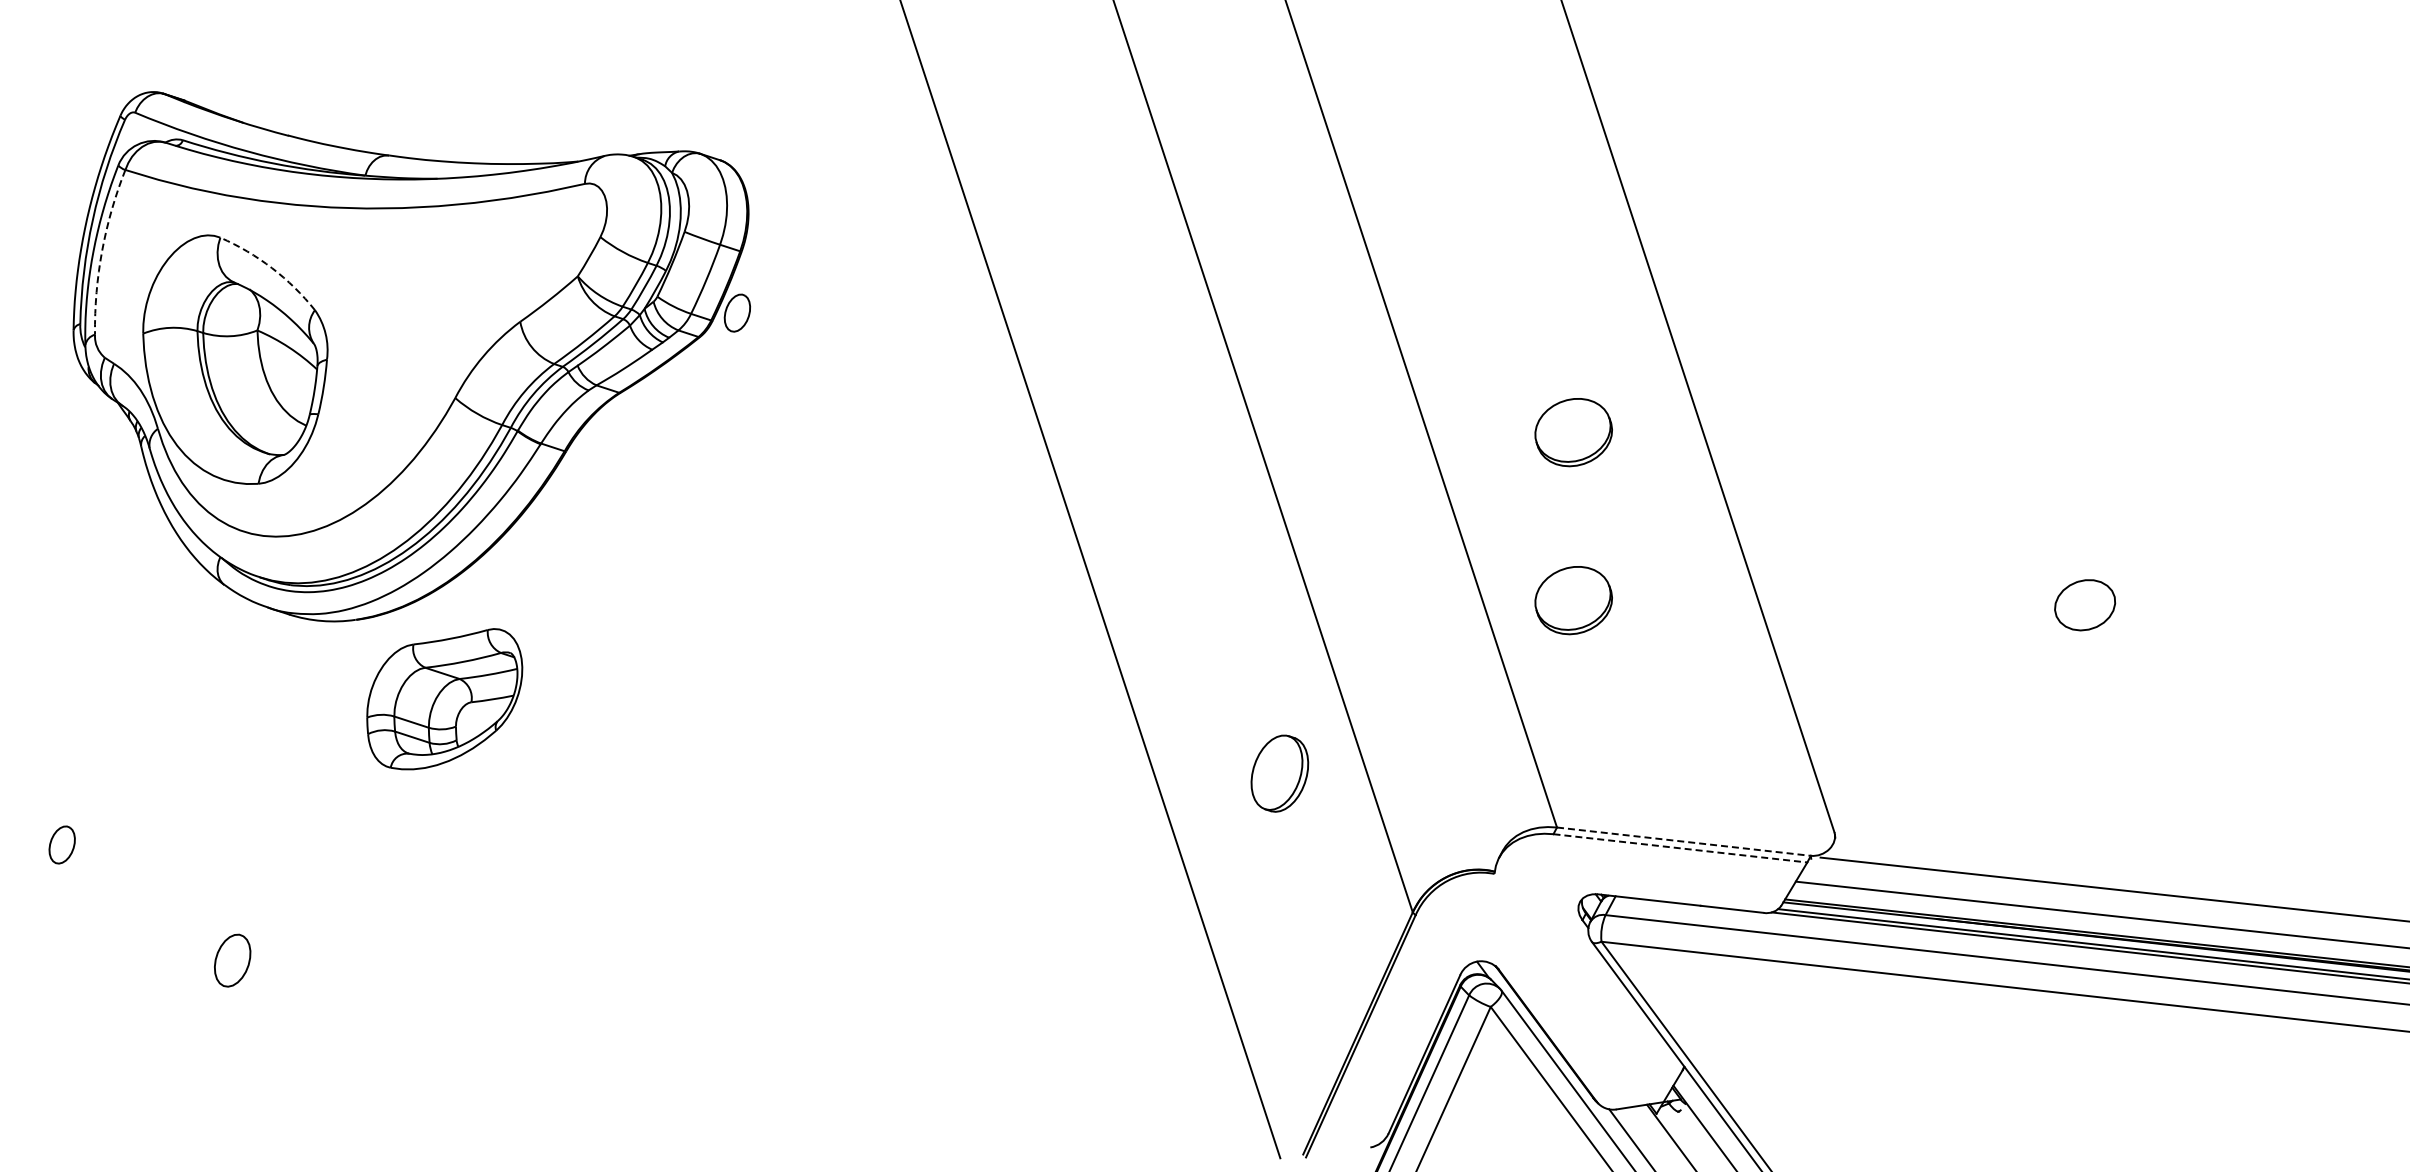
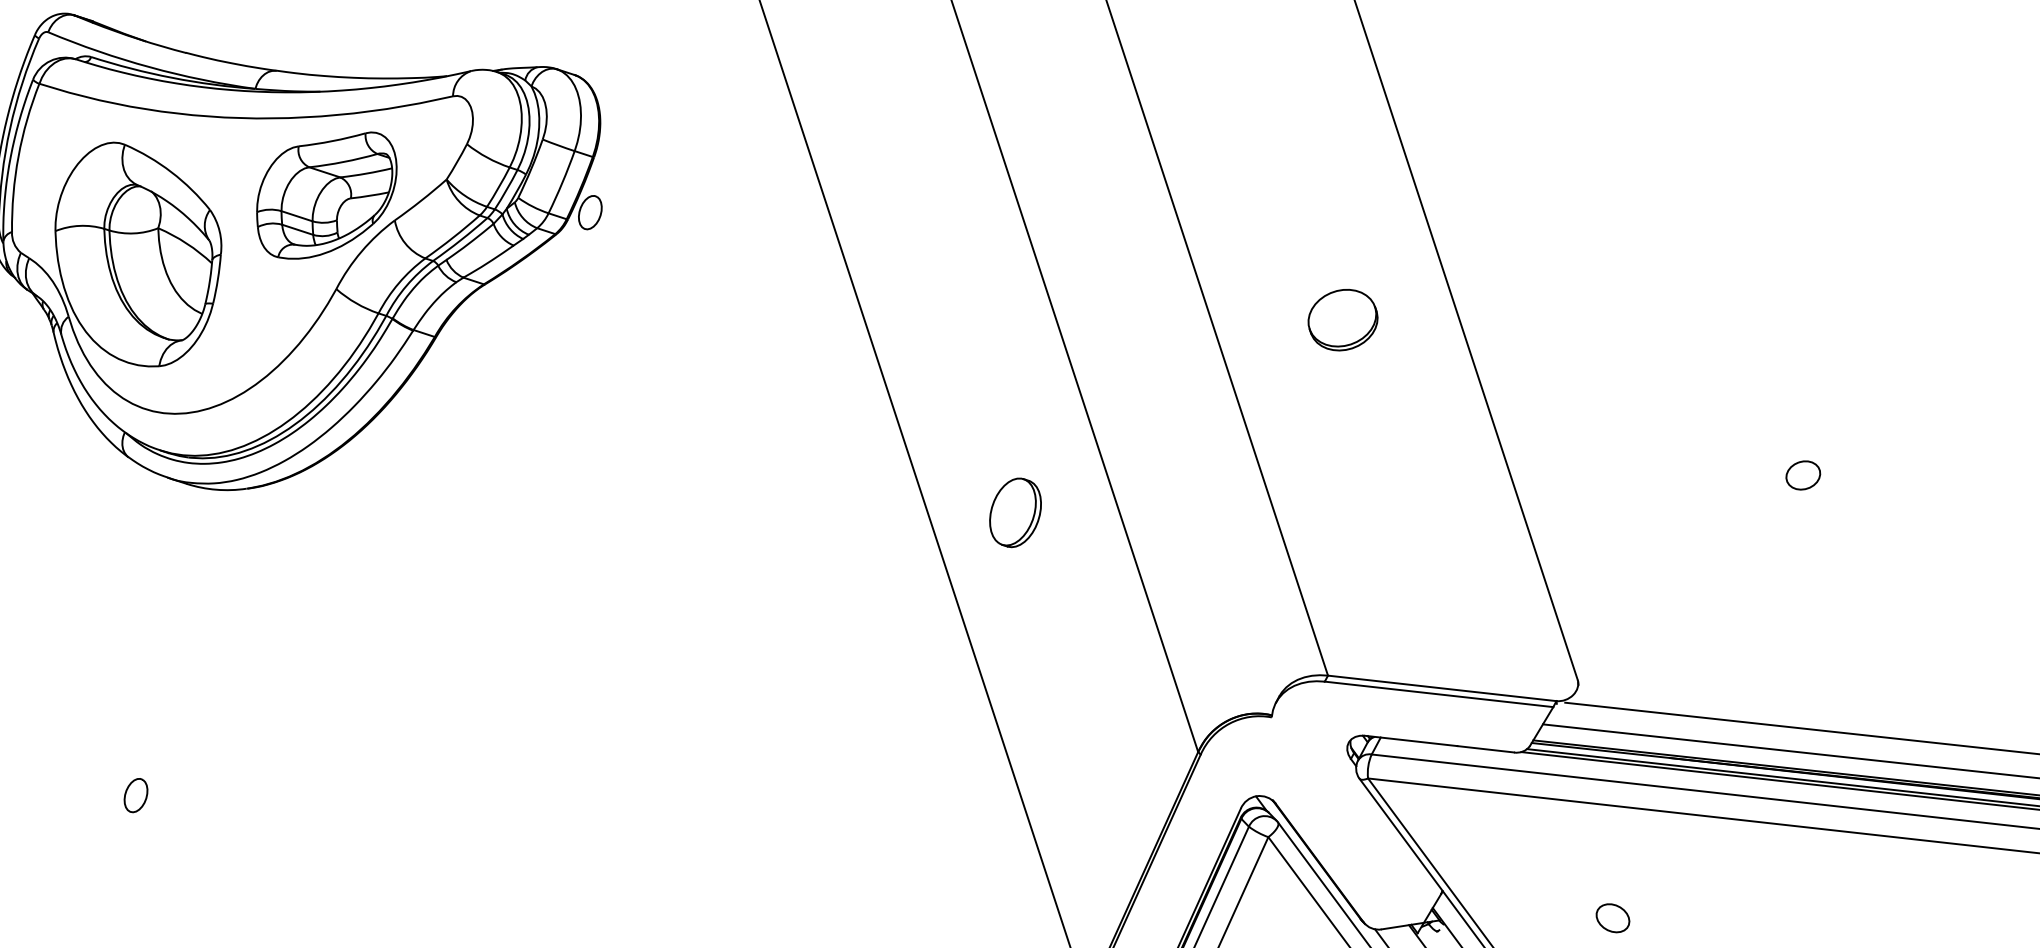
arc: (102, 250) -> (18, 156), dashed -> solid
arc: (272, 268) -> (171, 172), dashed -> solid
part: (1573, 600) -> (1342, 471), removed
part: (2084, 604) -> (1802, 474), size x0.62
part: (444, 699) -> (326, 195), moved
part: (1279, 773) -> (1015, 512), moved
line: (1683, 841) -> (1441, 688), dashed -> solid
line: (1680, 848) -> (1439, 694), dashed -> solid
part: (232, 960) -> (135, 795), size x0.71
part: (1873, 1096) -> (1612, 917), added

